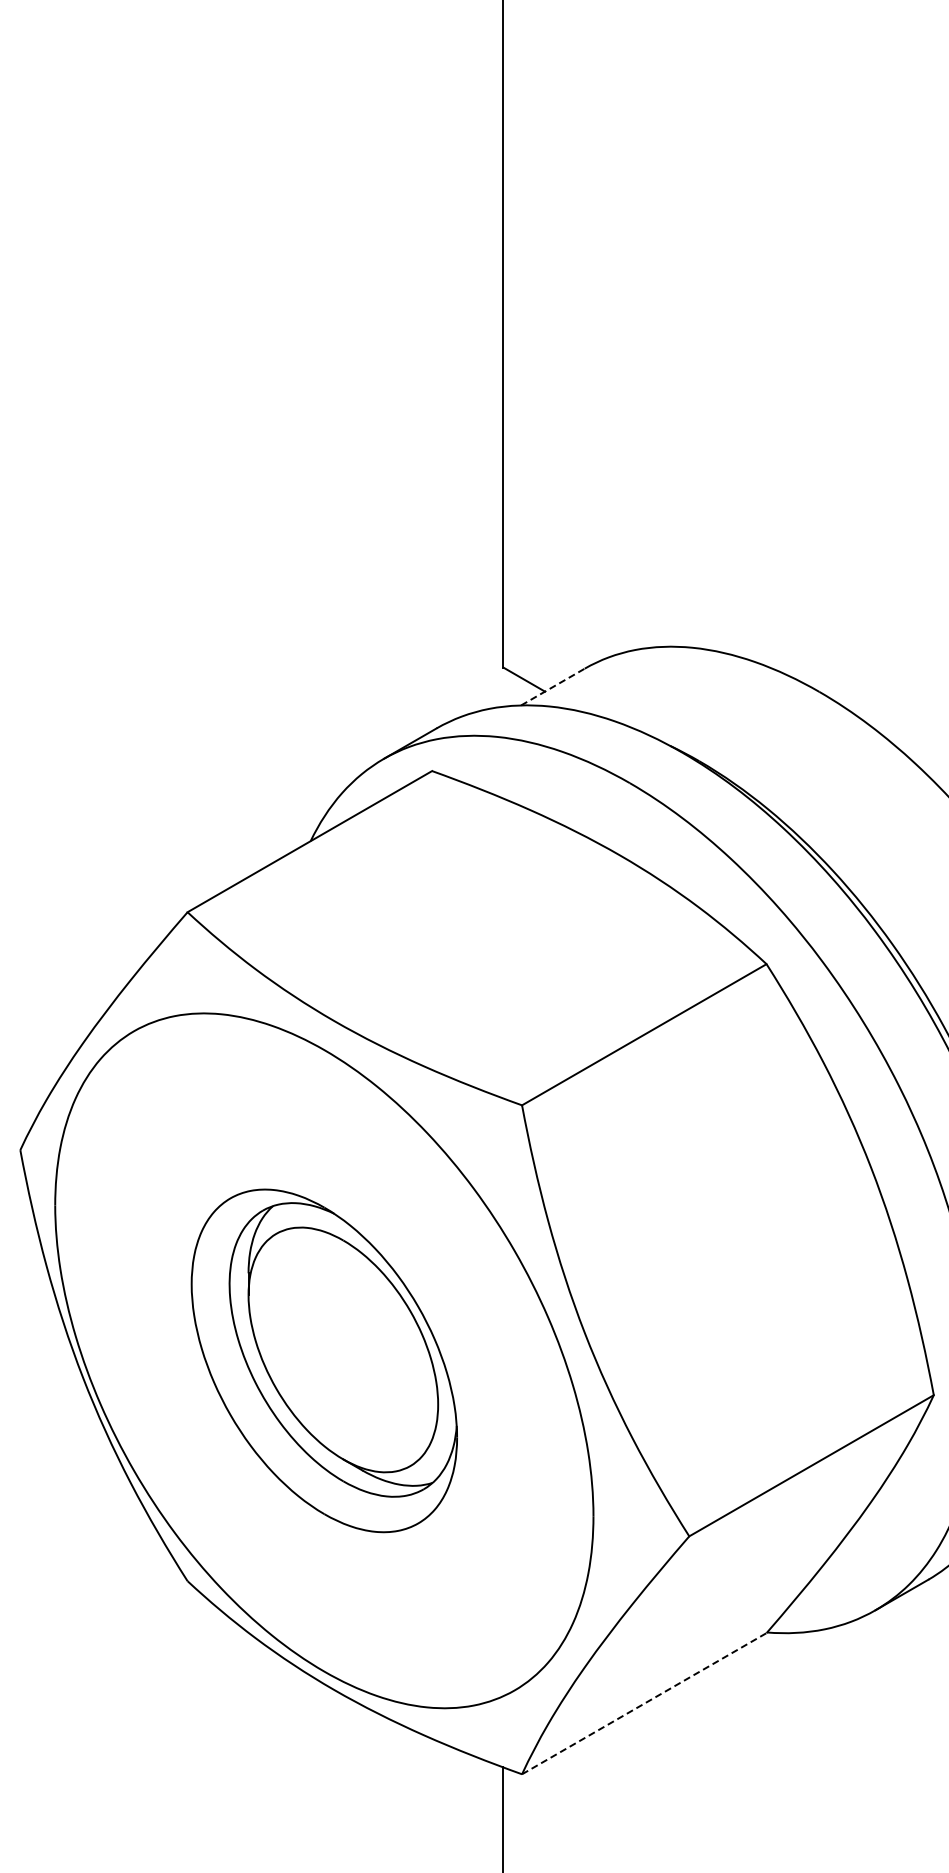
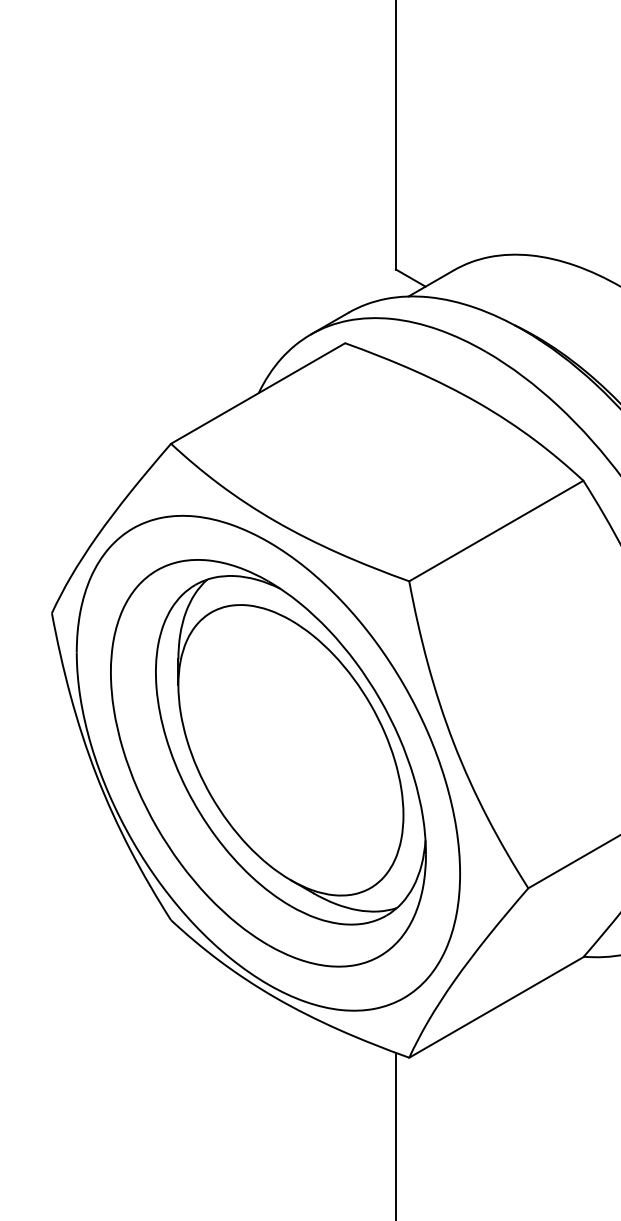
line: (552, 687) -> (430, 283), dashed -> solid
part: (324, 1360) -> (268, 763), size x1.67
line: (644, 1703) -> (496, 1007), dashed -> solid

